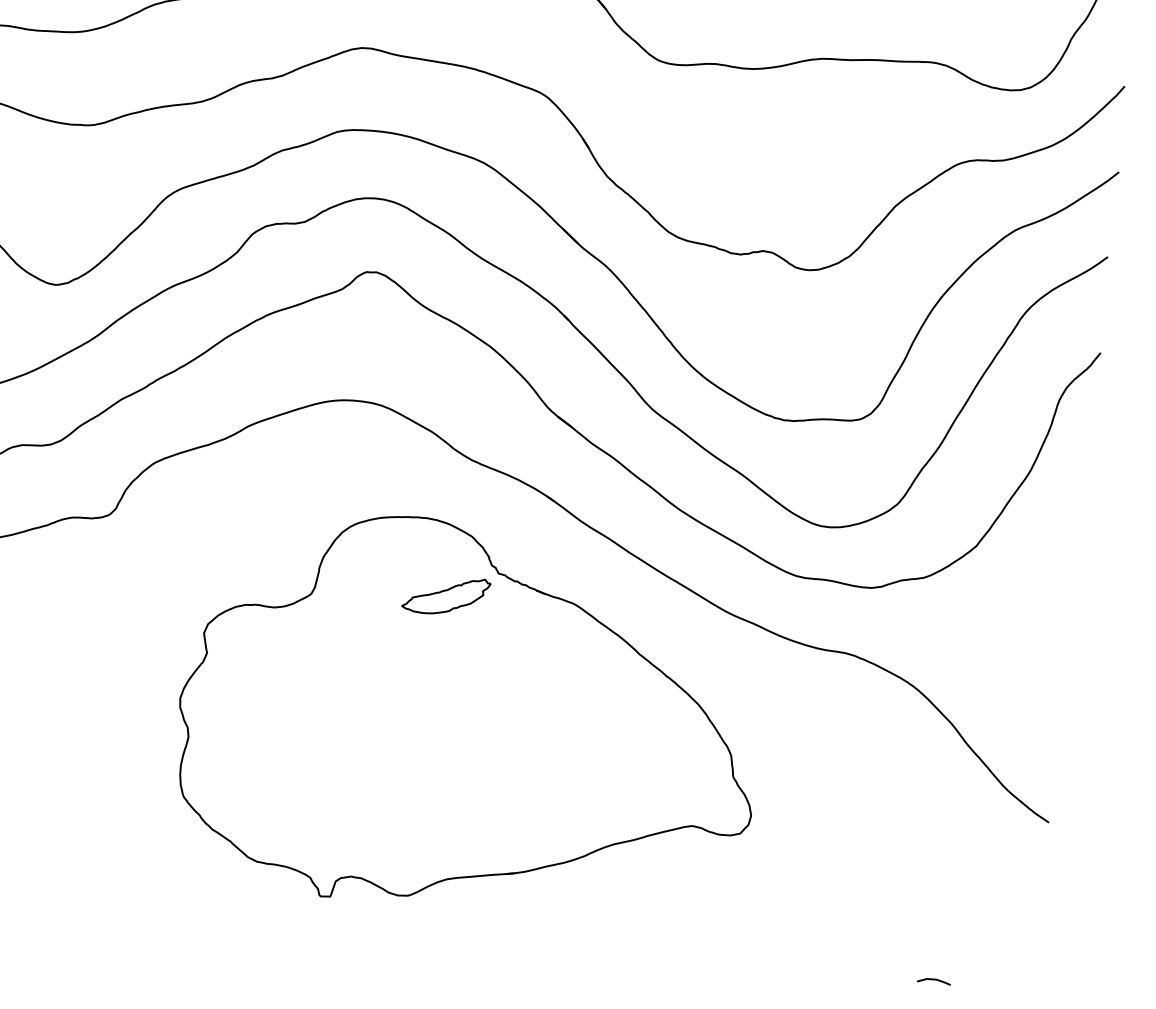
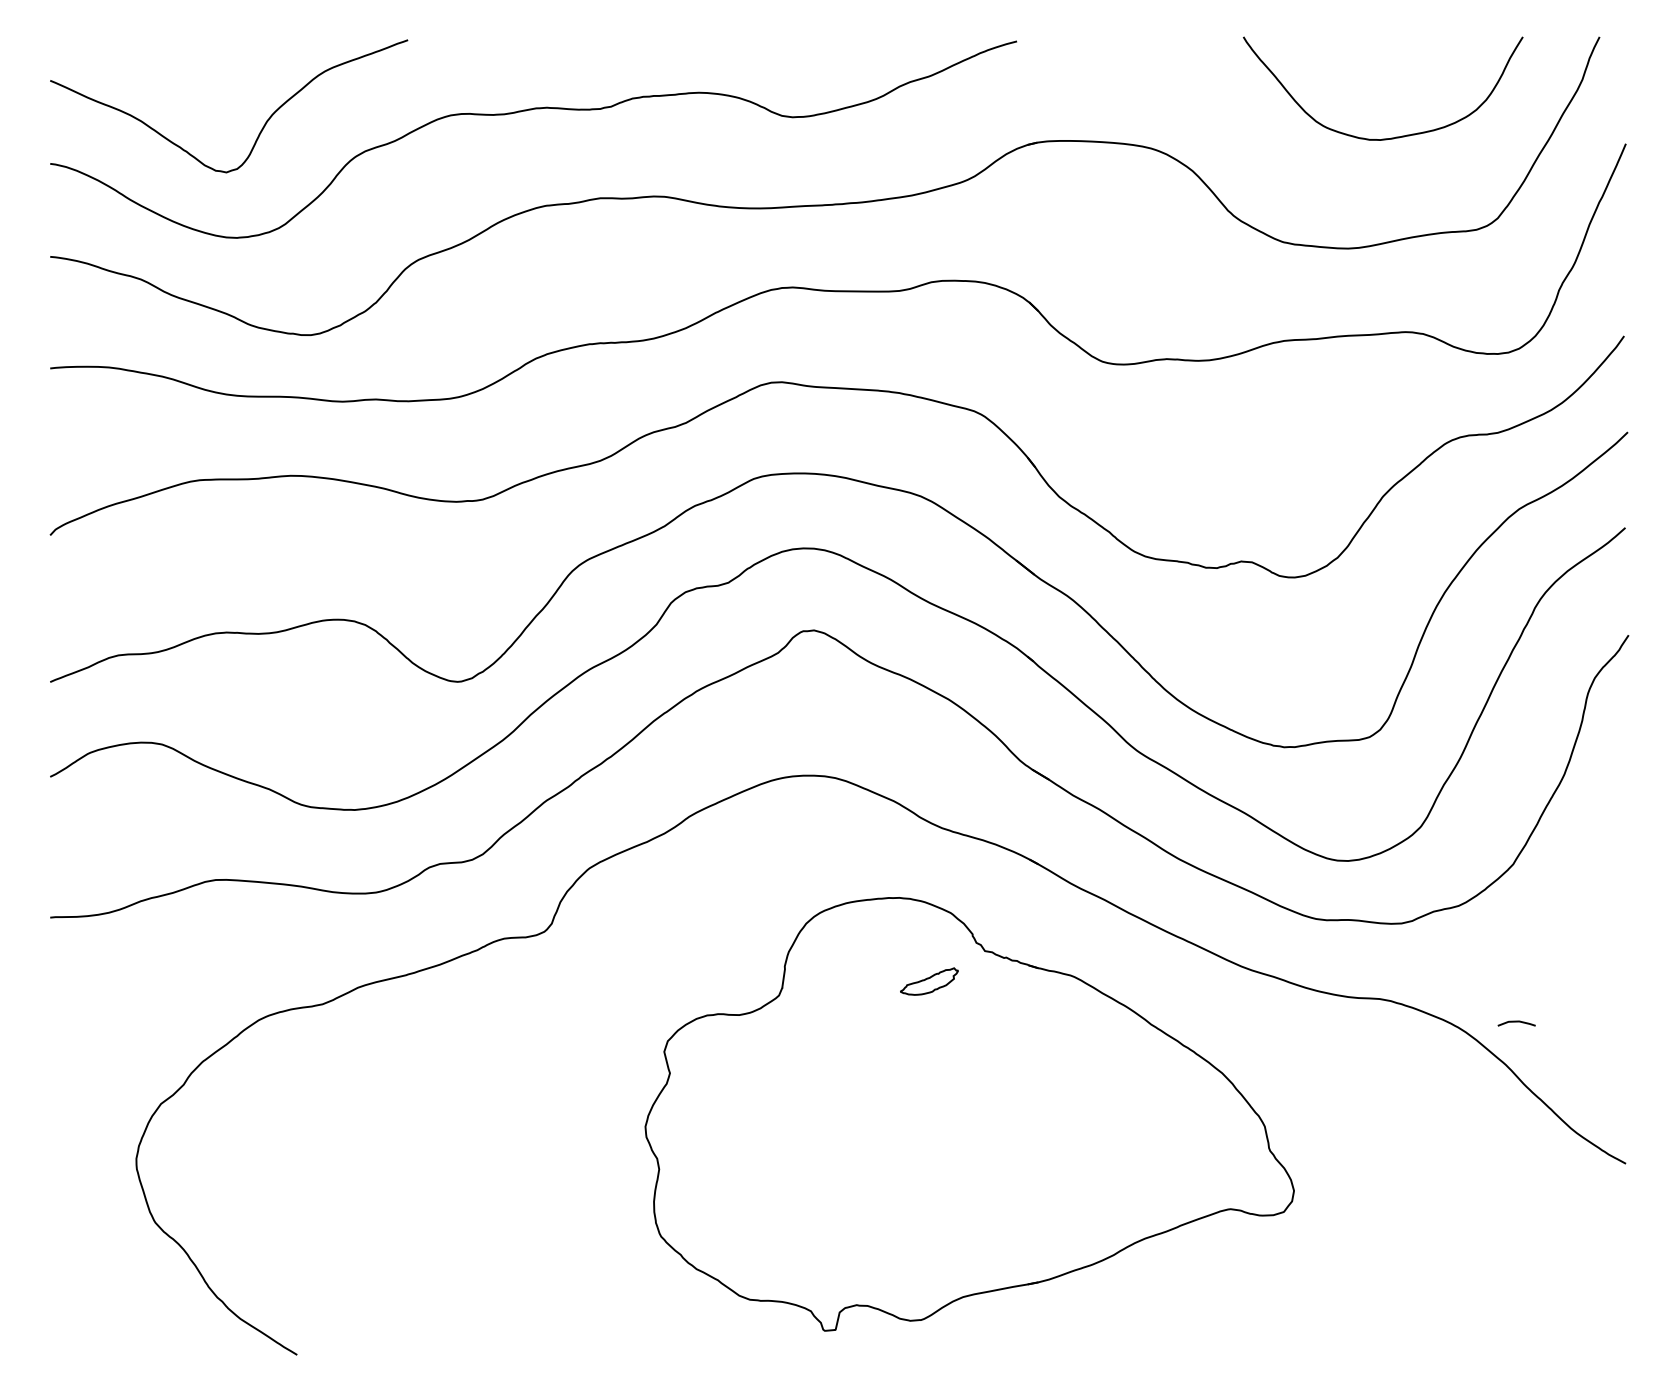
part: (446, 595) -> (929, 981), size x0.6
curve: (933, 980) -> (1516, 1022), moved

